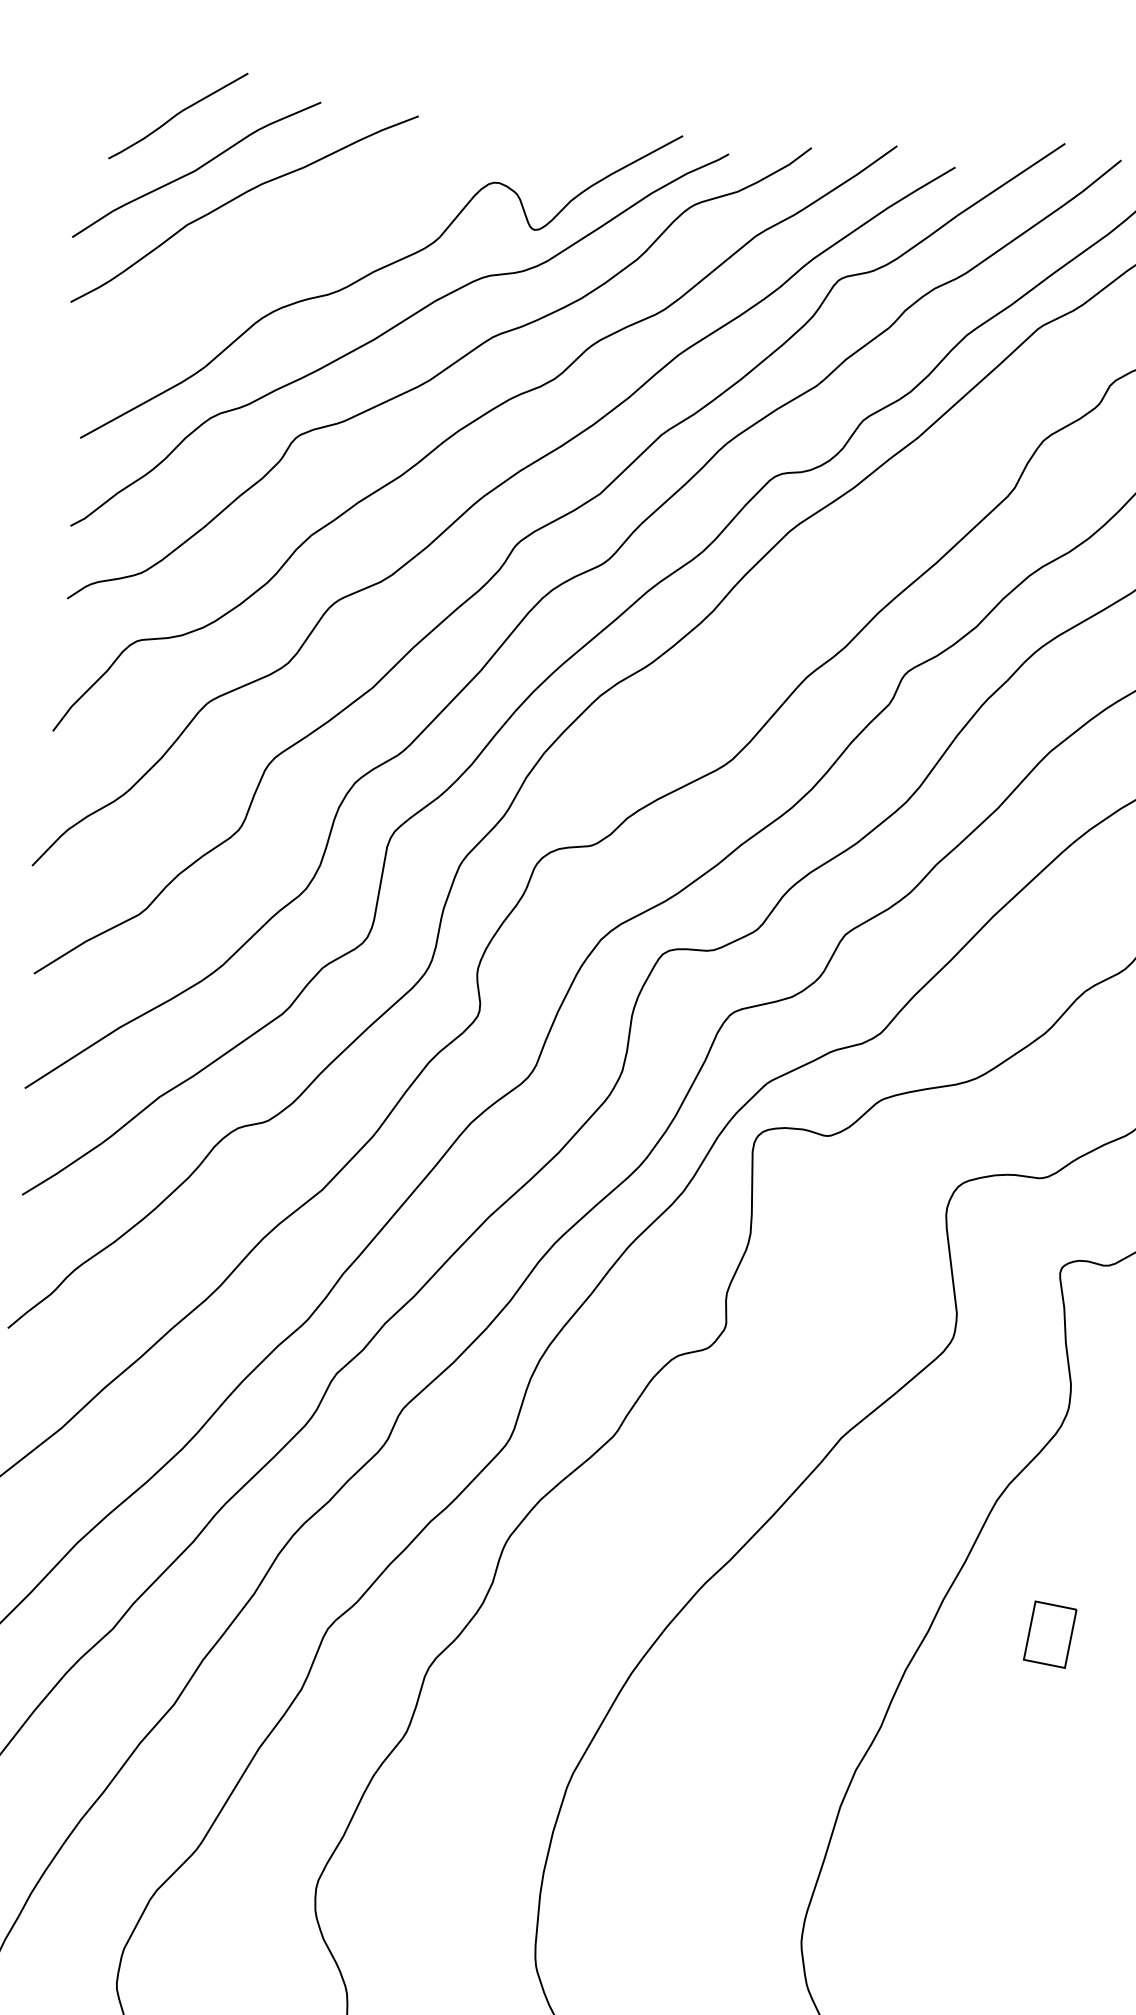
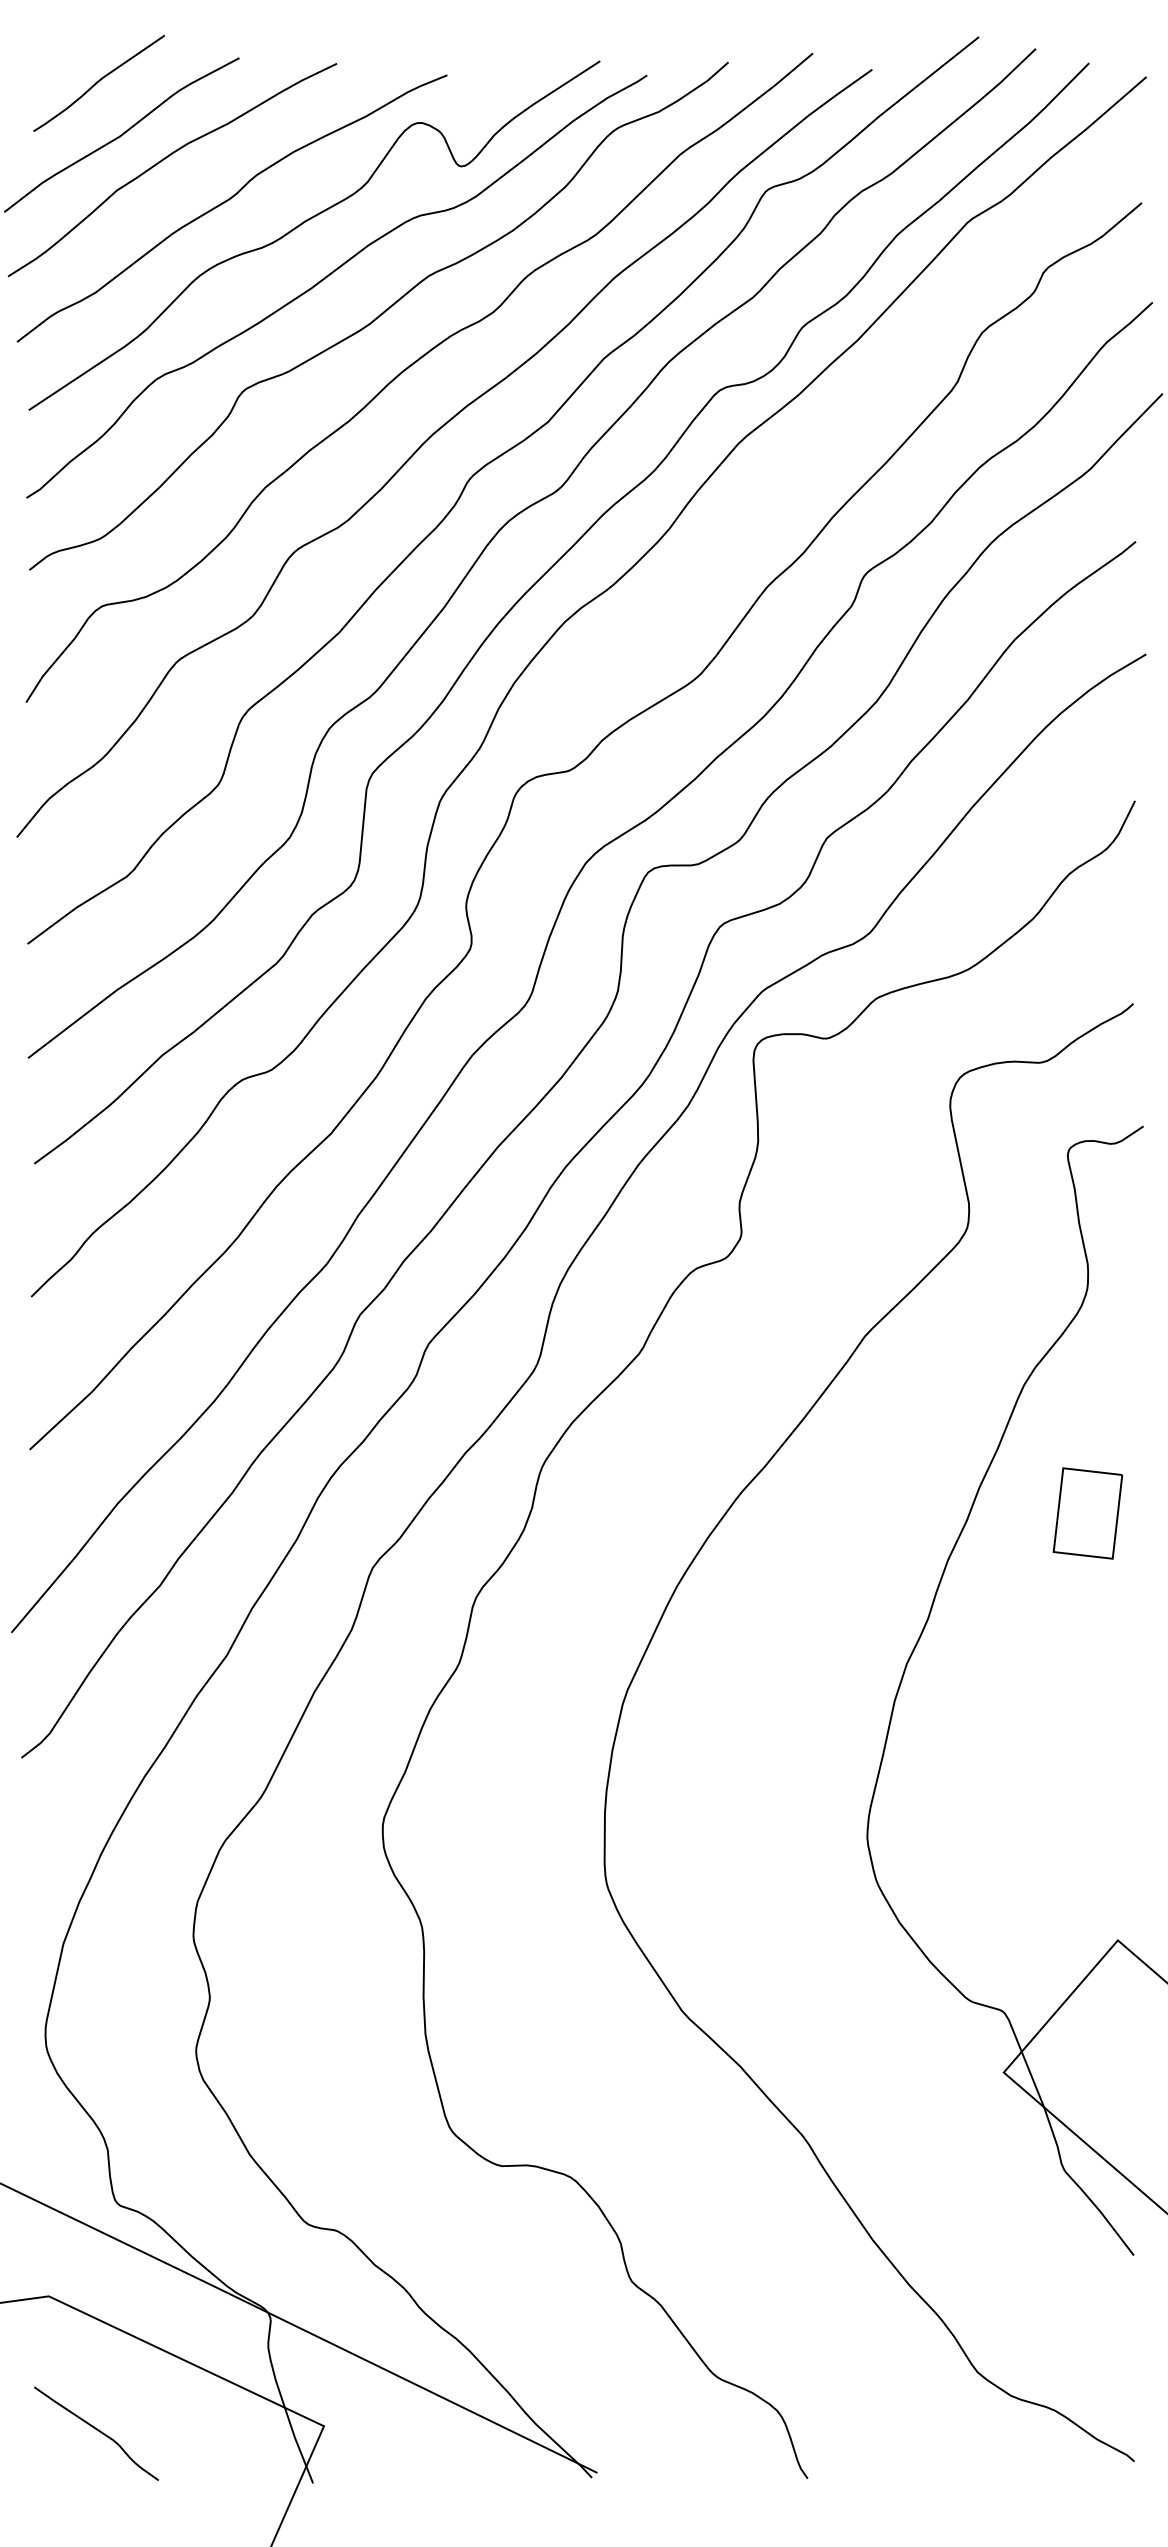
curve: (296, 246) -> (226, 202), added
part: (1049, 1634) -> (1087, 1513), size x1.43

